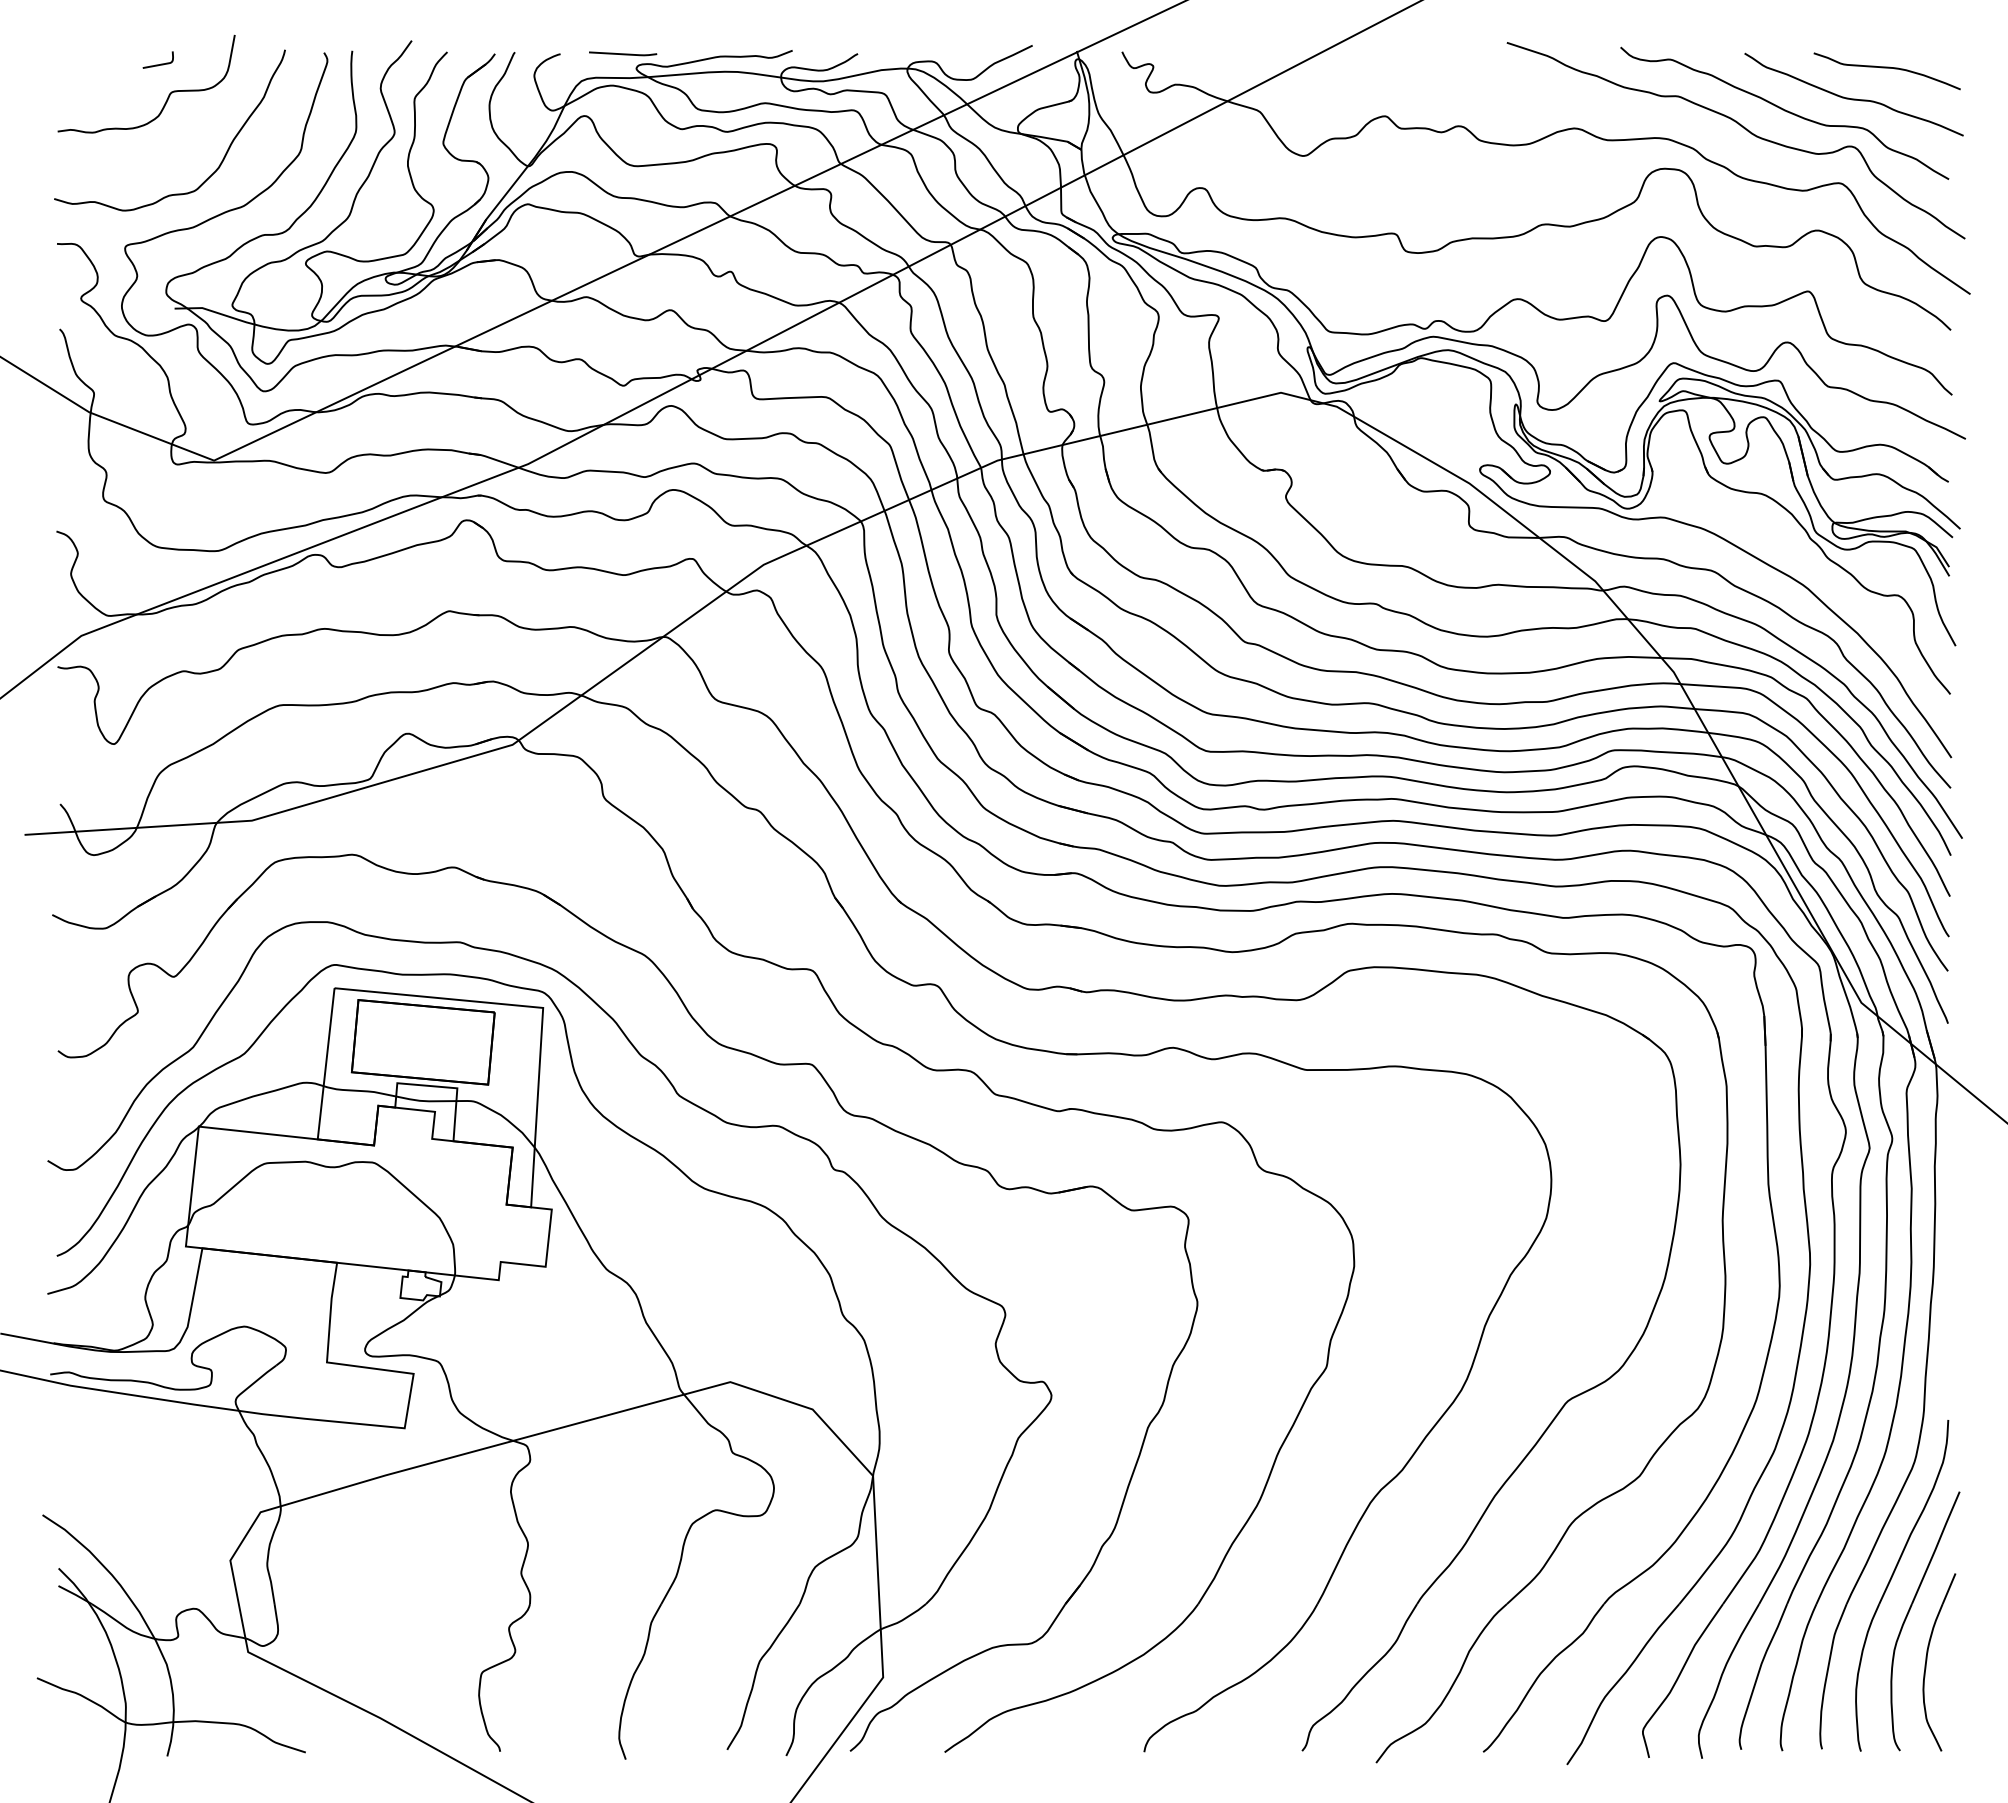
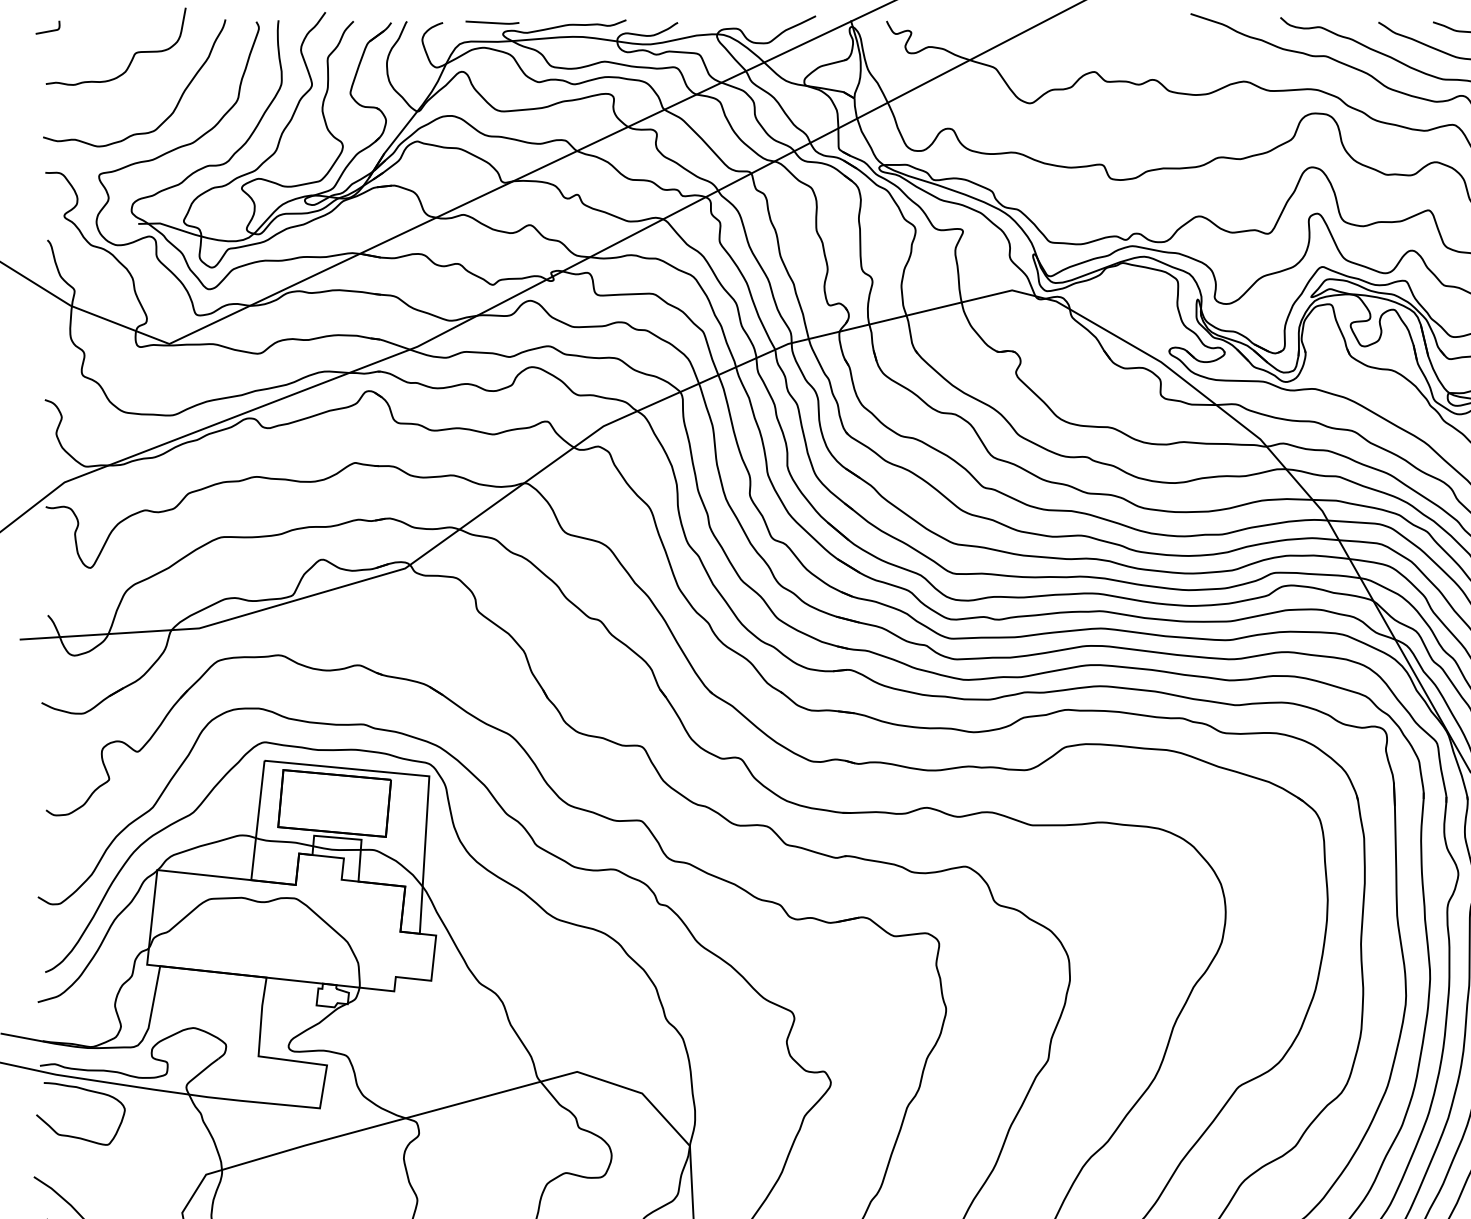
curve: (160, 63) -> (49, 30), moved
curve: (93, 1463) -> (74, 1136), added

